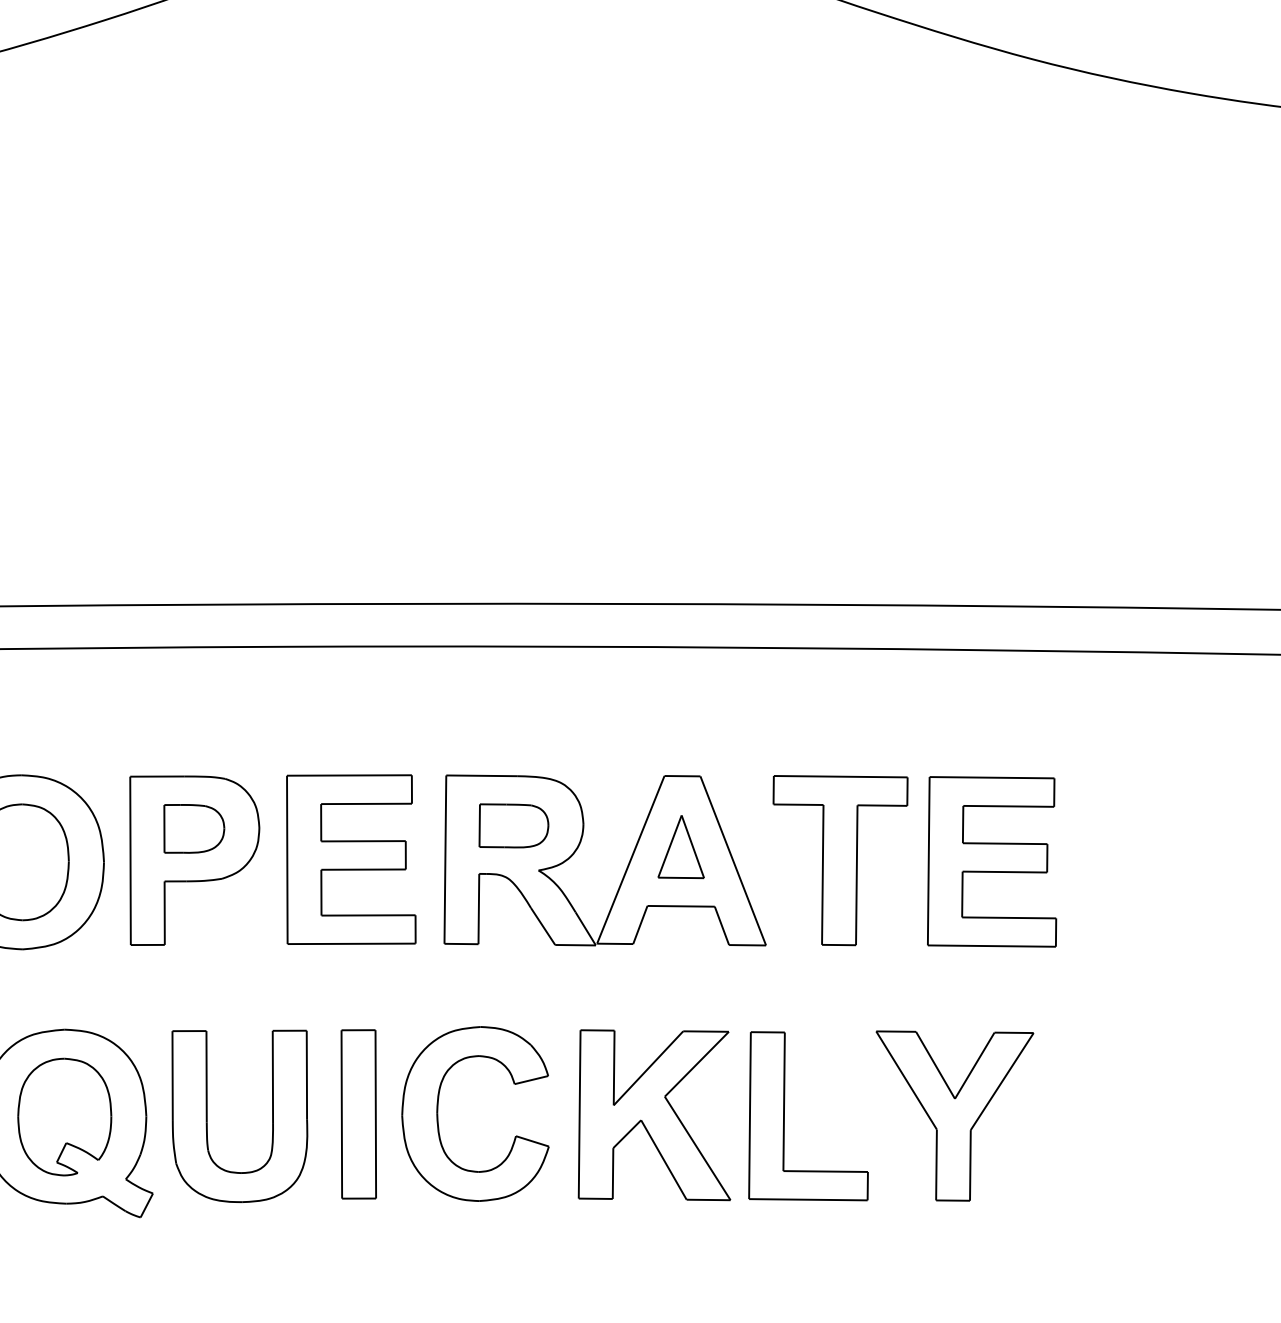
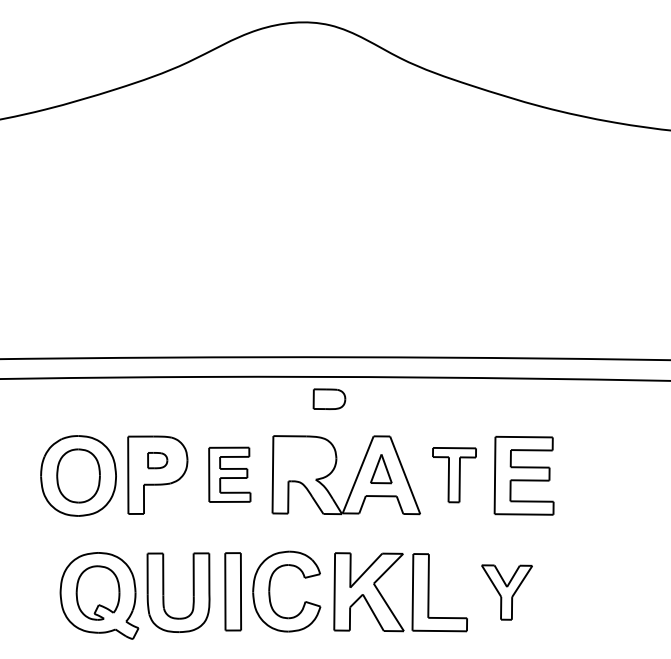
part: (514, 824) -> (329, 398), moved
part: (194, 828) -> (157, 460), size x0.7
part: (350, 859) -> (229, 474), size x0.7
part: (840, 859) -> (454, 474), size x0.7
part: (953, 1115) -> (506, 592), size x0.7

